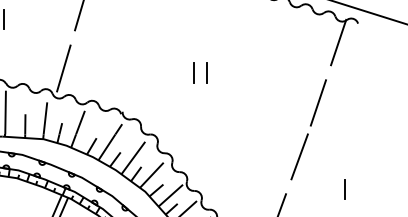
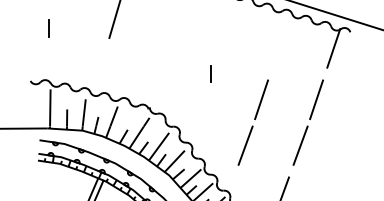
line: (63, 67) -> (99, 69), removed
line: (206, 72) -> (221, 73), removed
part: (243, 129) -> (252, 122), added
line: (344, 189) -> (338, 173), removed

